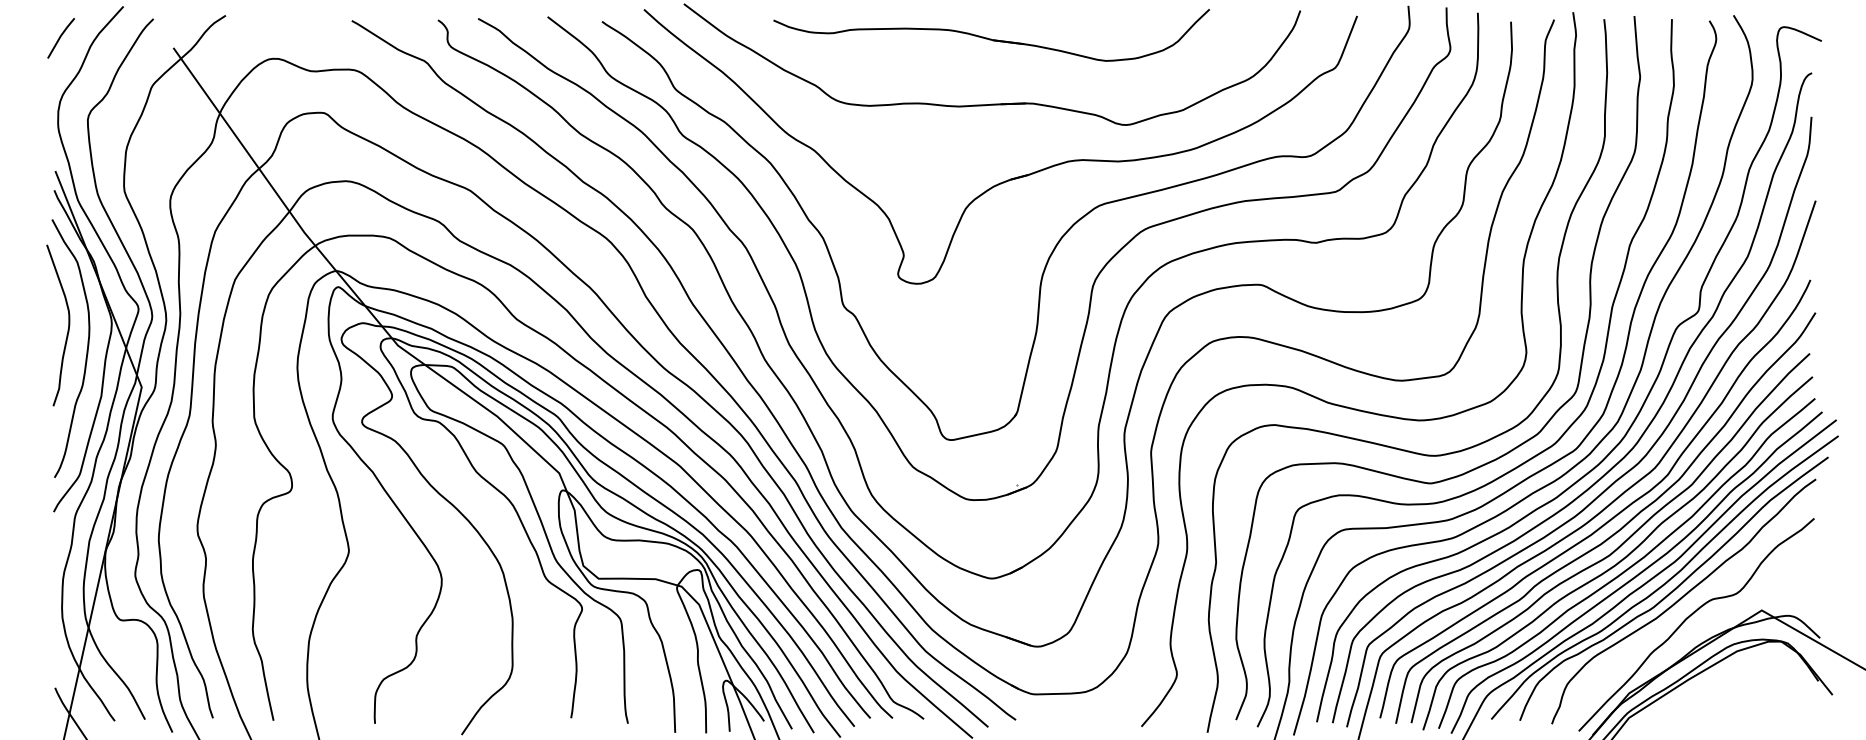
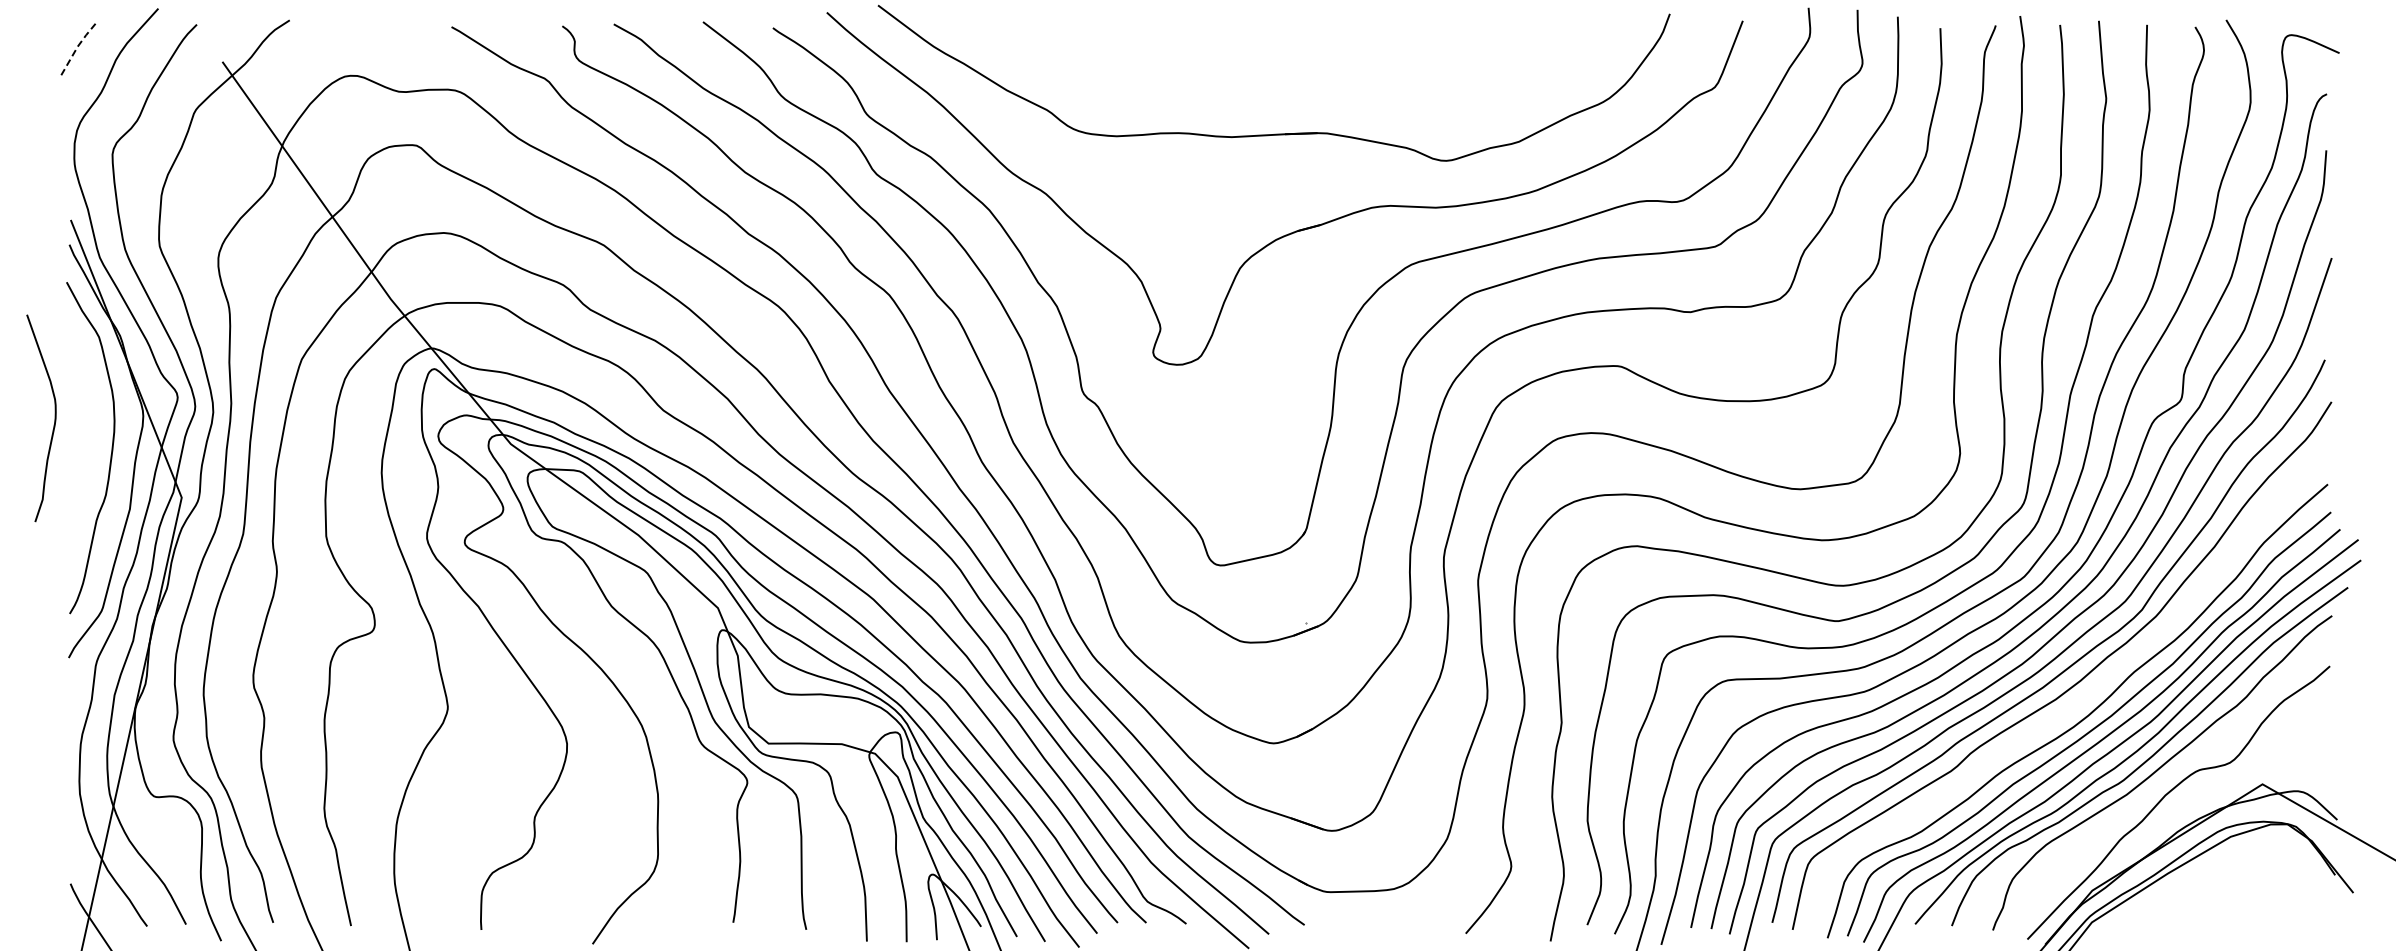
part: (991, 35) -> (1273, 45), removed
line: (60, 36) -> (77, 47), solid -> dashed
curve: (68, 325) -> (54, 418), moved
curve: (1618, 546) -> (2078, 702), removed

